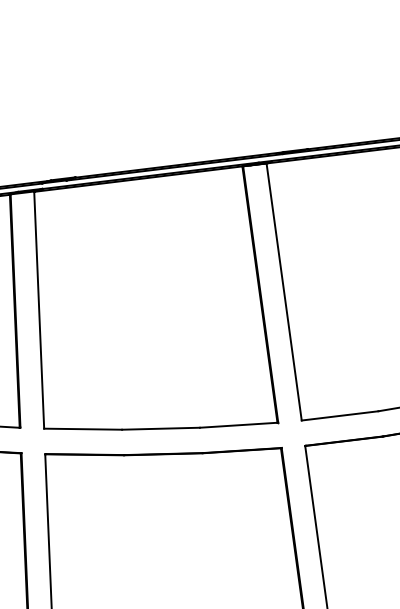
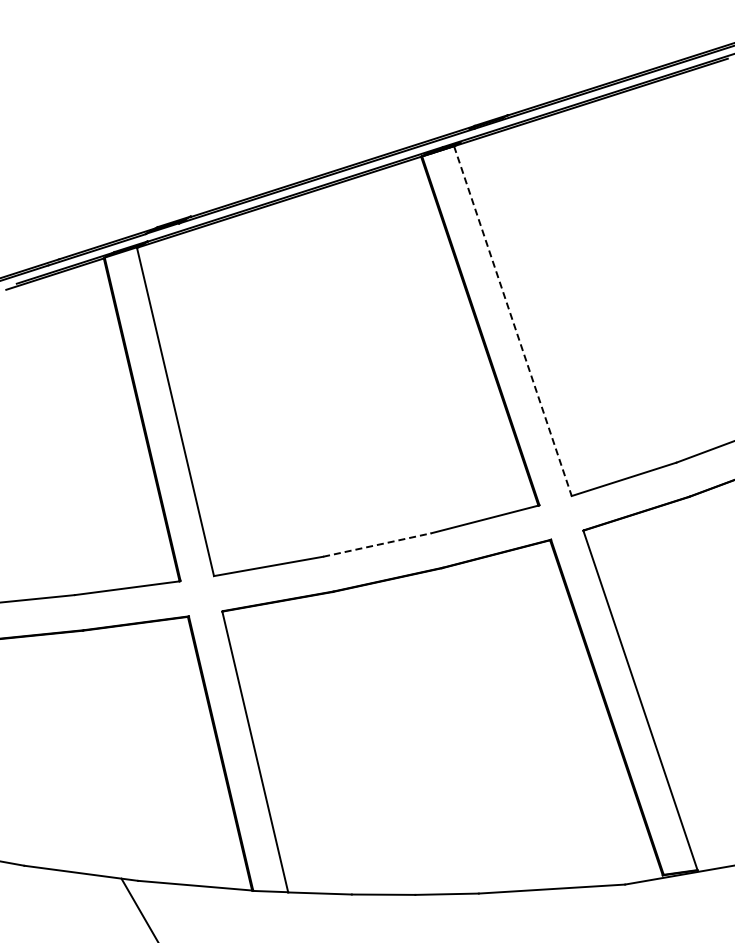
line: (283, 292) -> (512, 321), solid -> dashed
line: (161, 428) -> (377, 544), solid -> dashed

